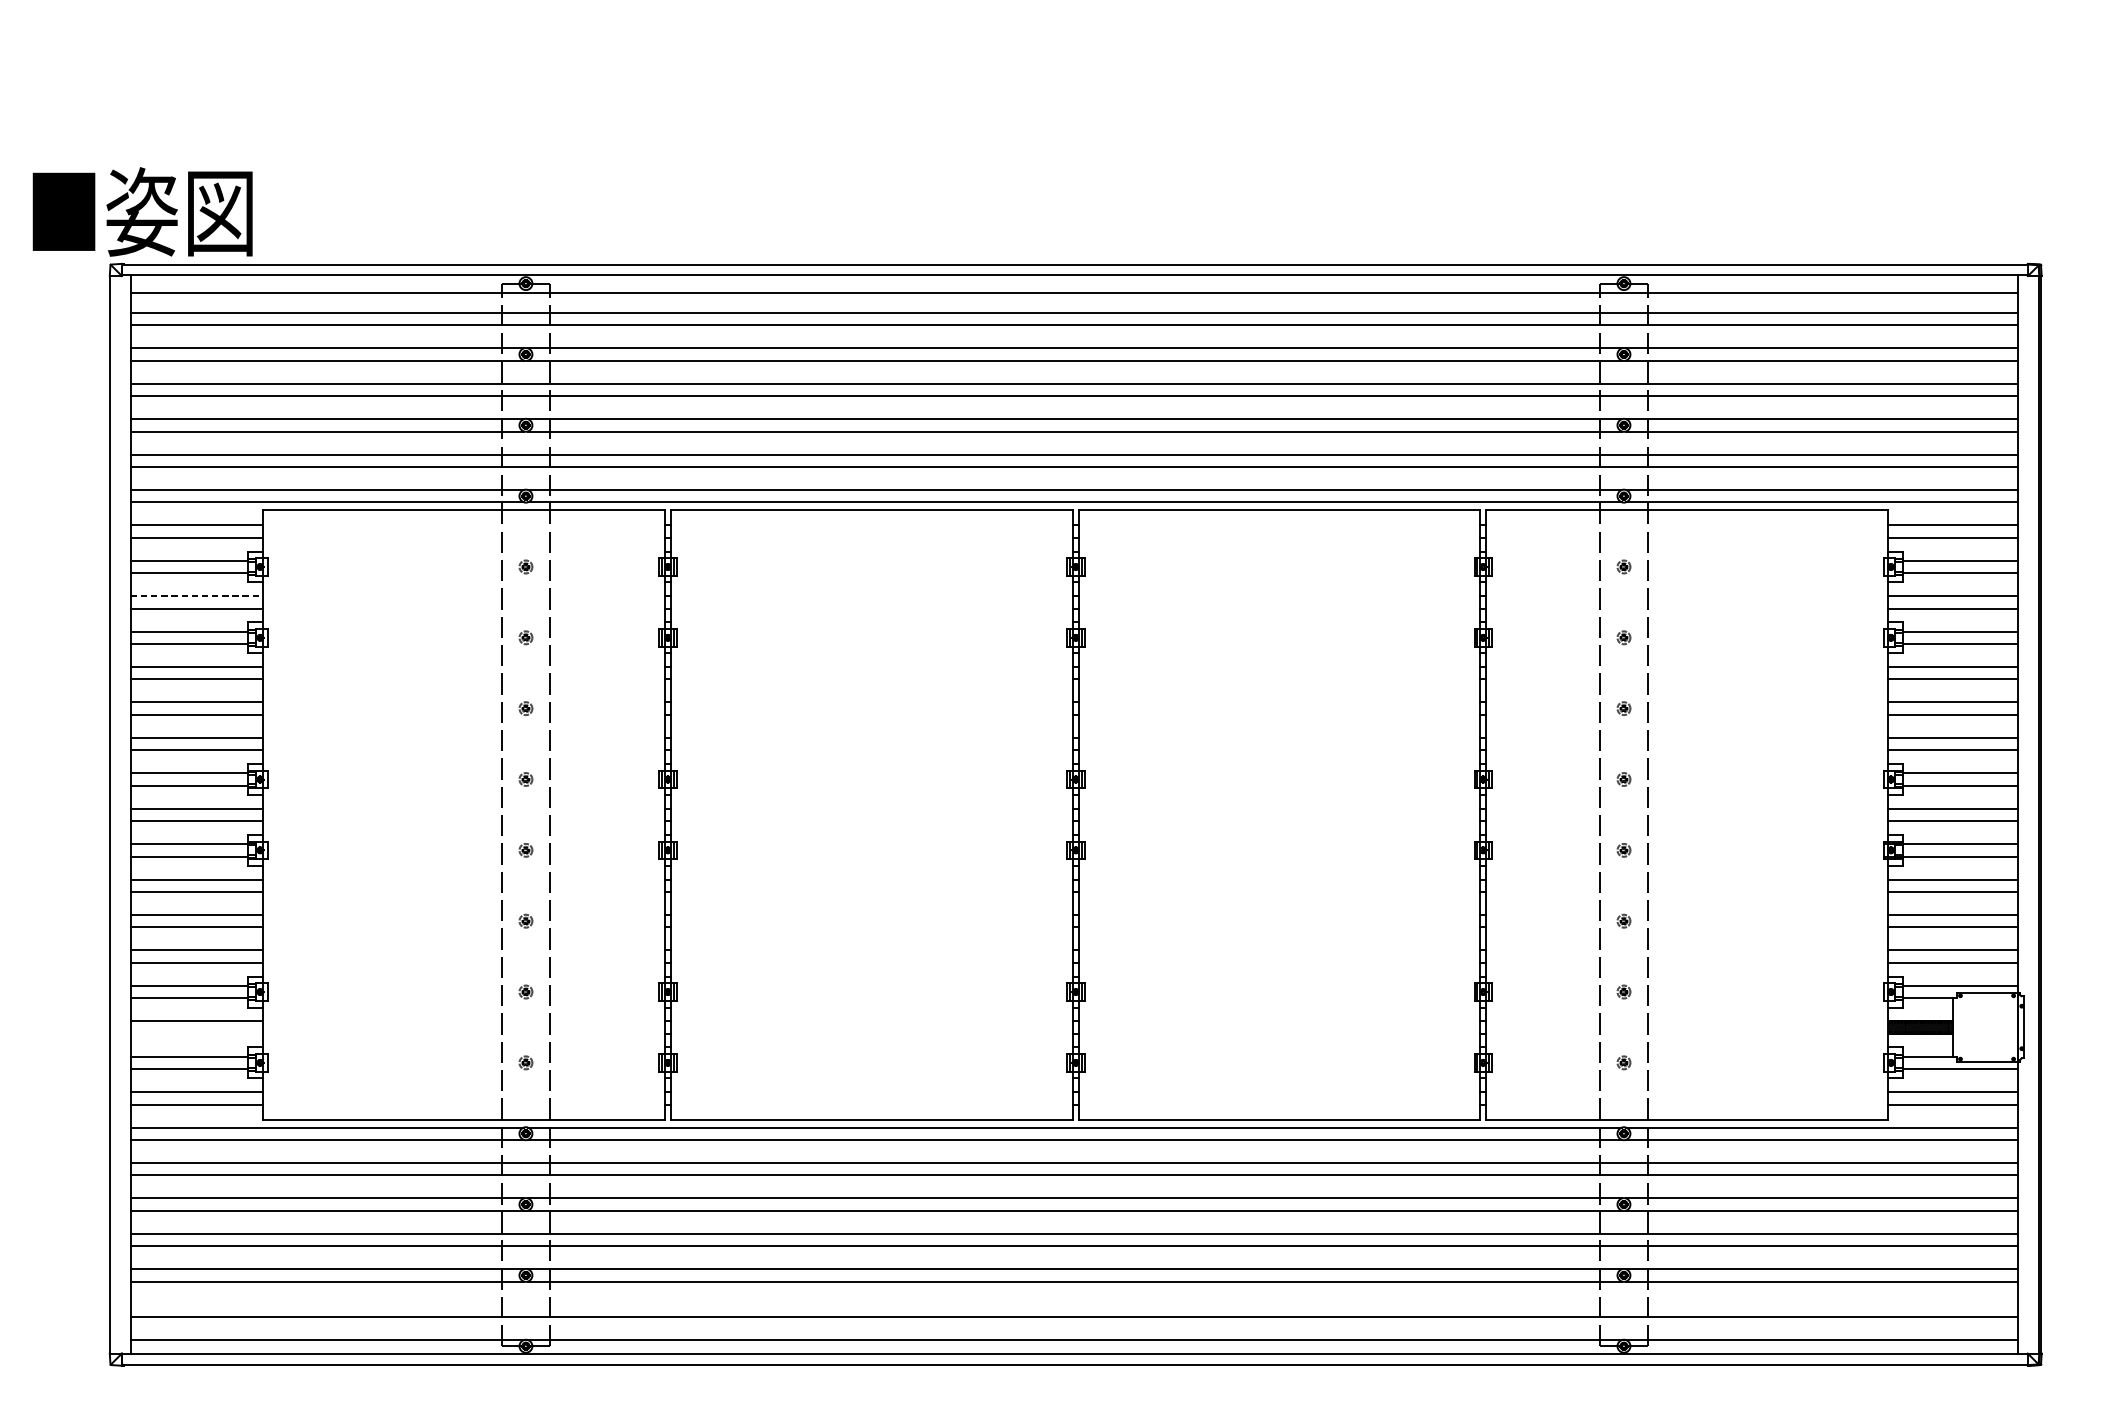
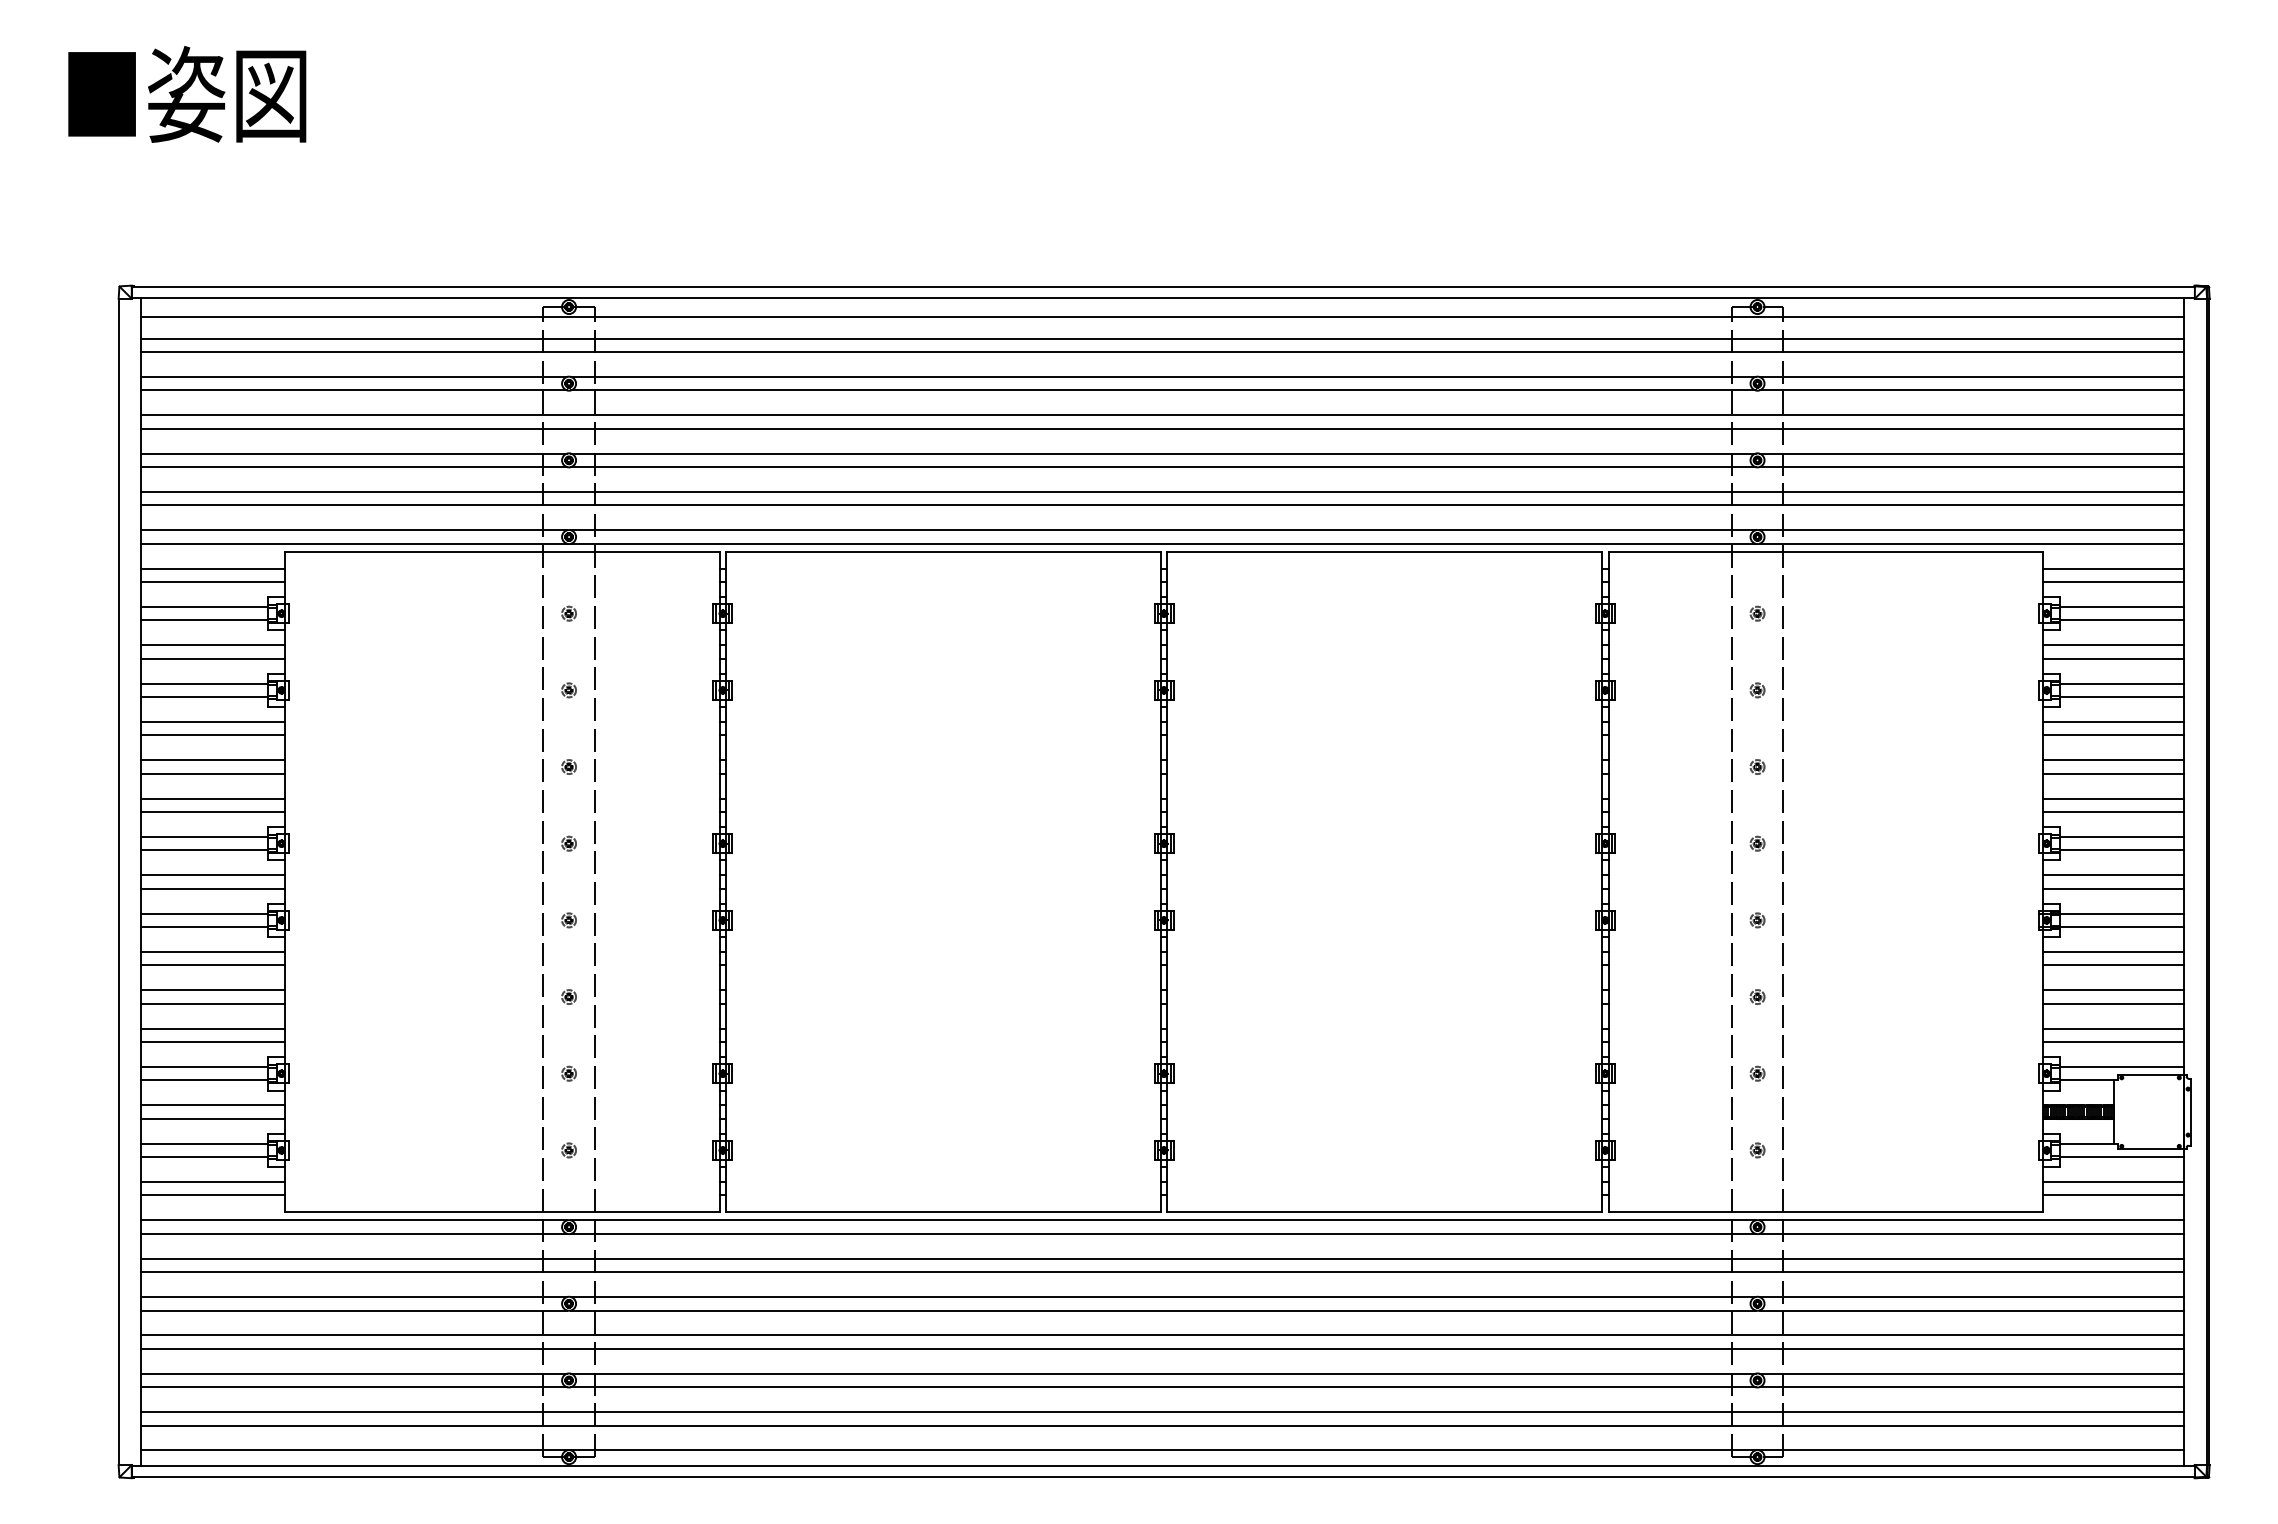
text: (142, 212) -> (187, 94), moved
line: (197, 596) -> (213, 645), dashed -> solid
line: (196, 1033) -> (212, 1118), added
line: (1074, 1304) -> (1162, 1412), added

